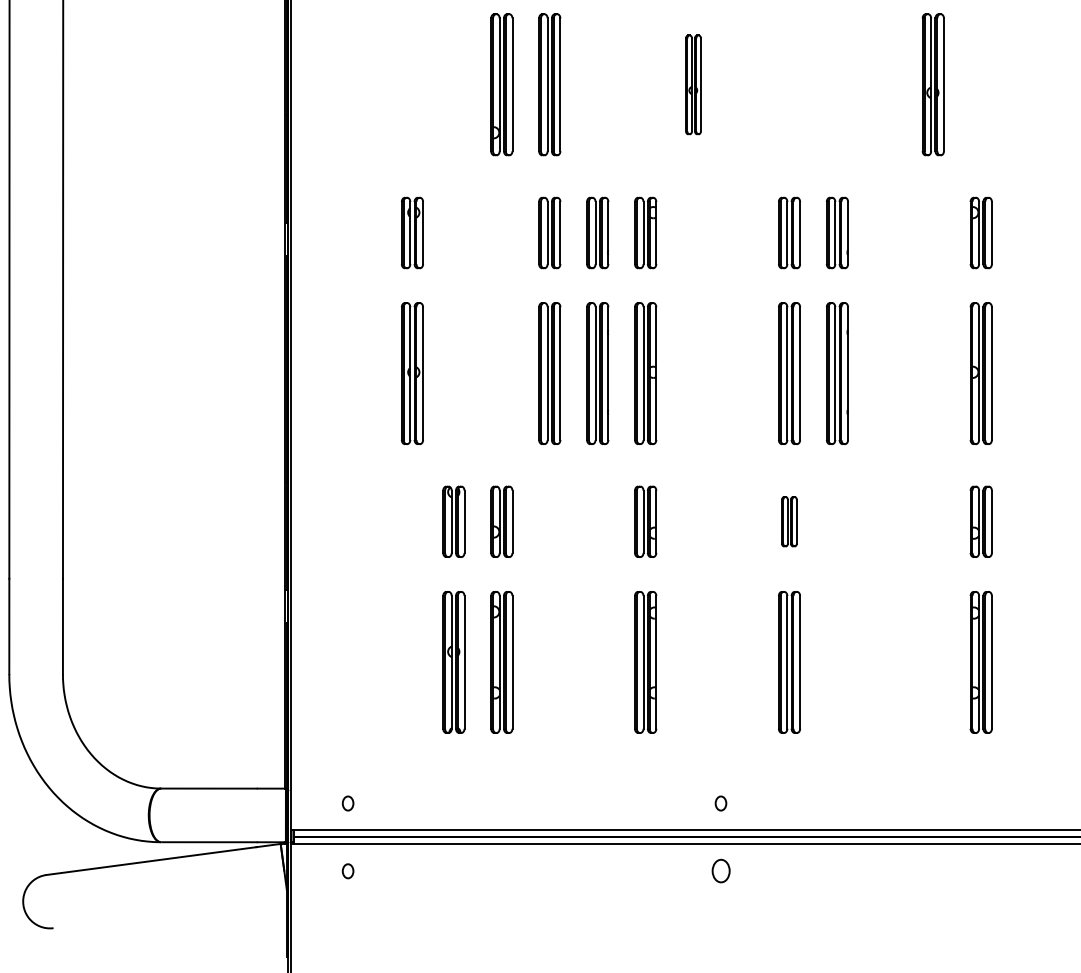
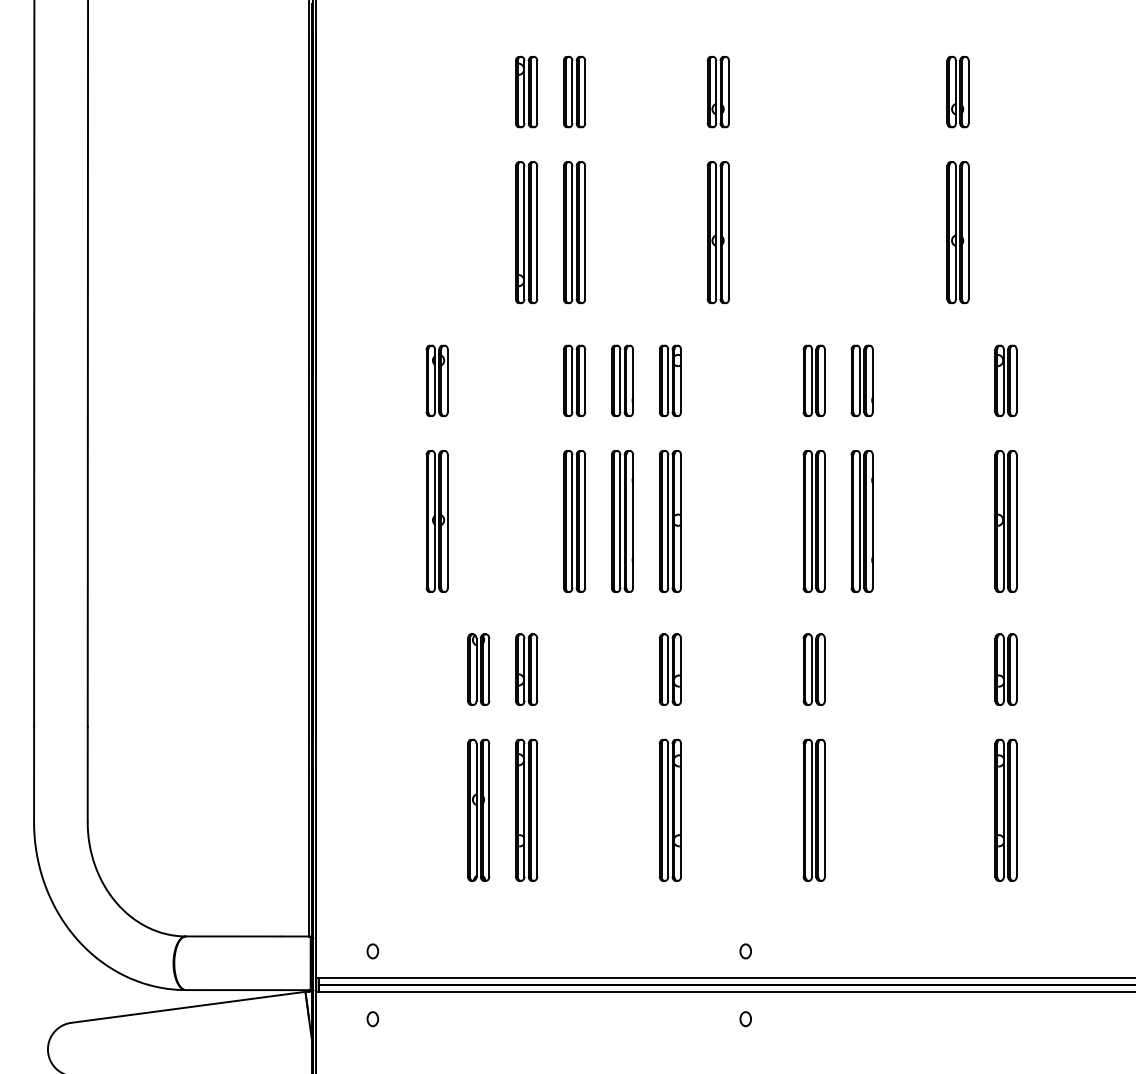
part: (692, 84) -> (717, 232), size x1.43
part: (788, 521) -> (813, 669), size x1.43
part: (720, 871) -> (745, 1019), size x0.62

